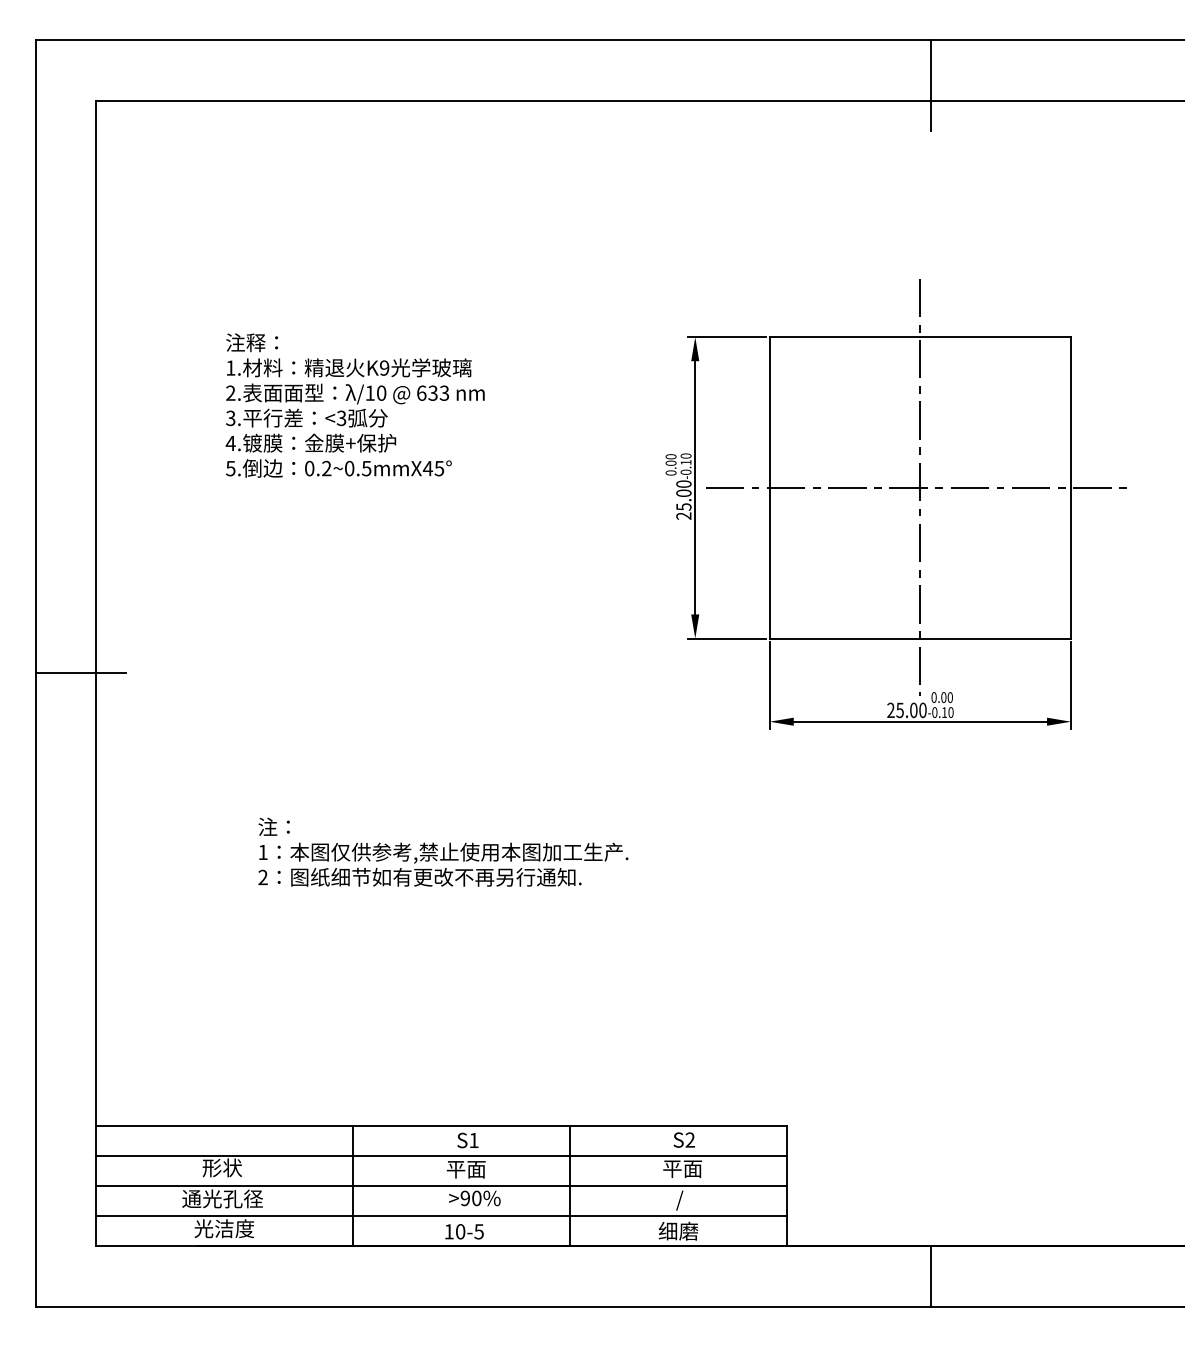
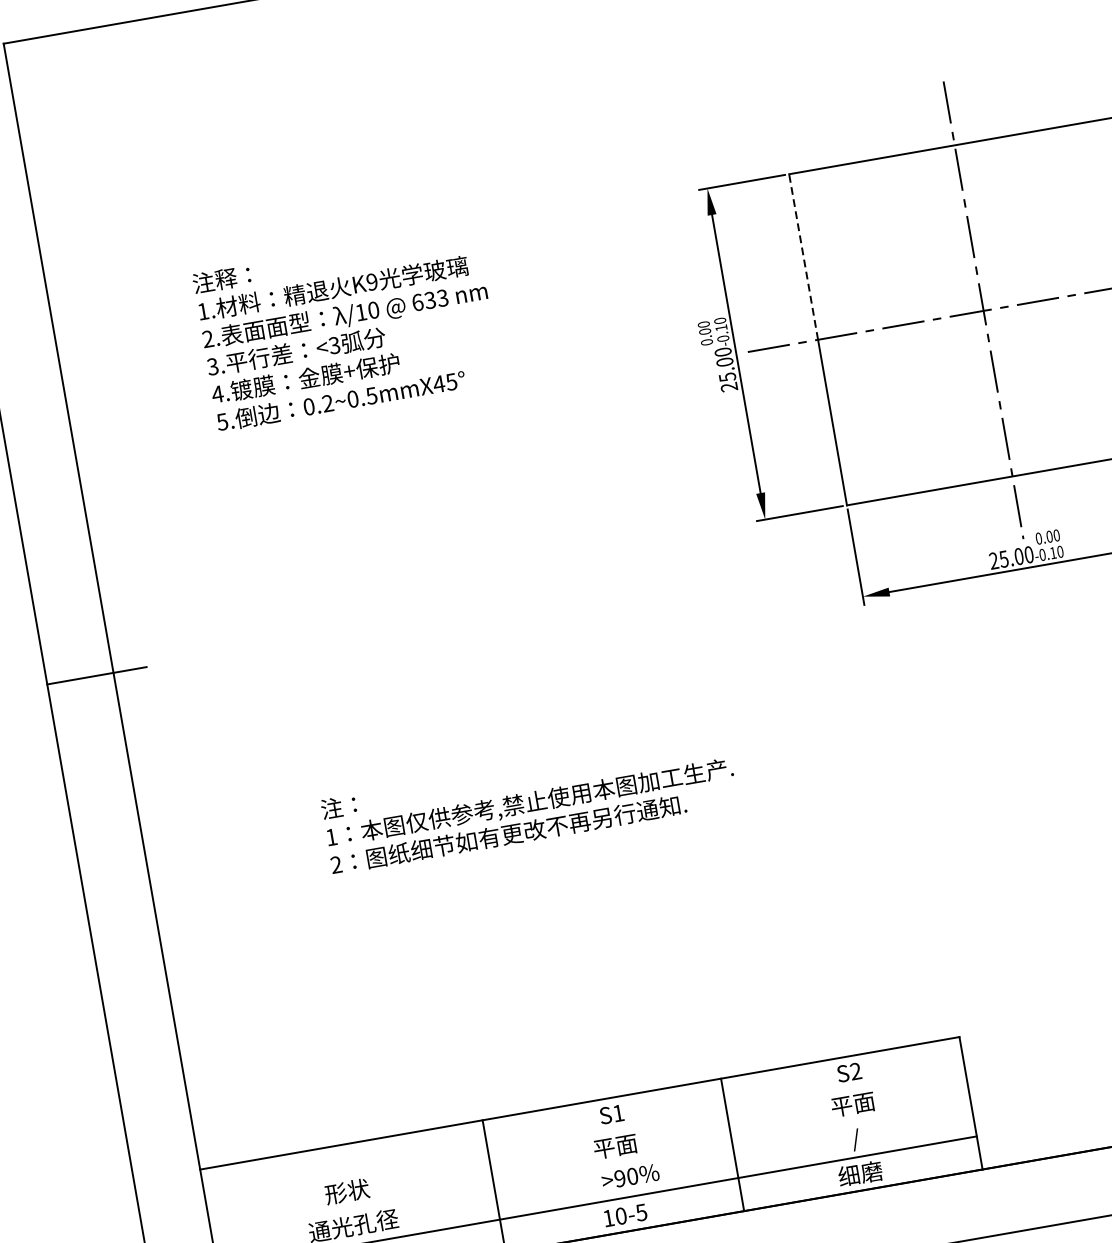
line: (769, 412) -> (803, 257), solid -> dashed
line: (441, 1155) -> (585, 1136), removed
line: (441, 1186) -> (591, 1170), removed

